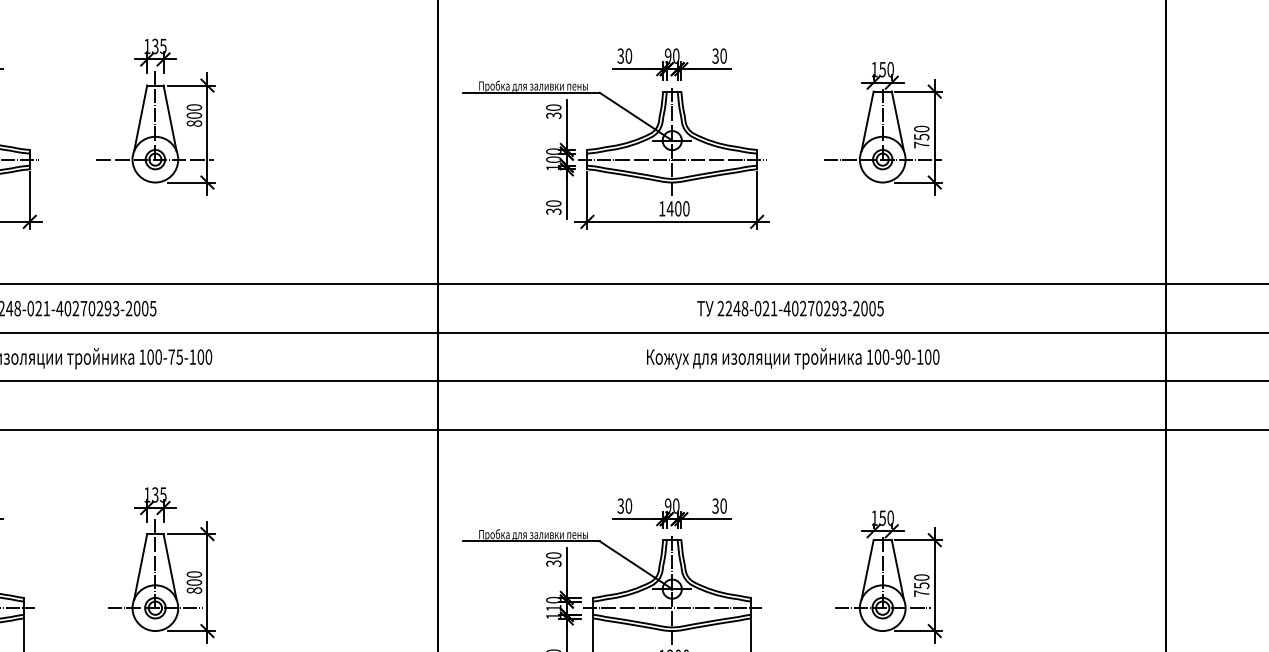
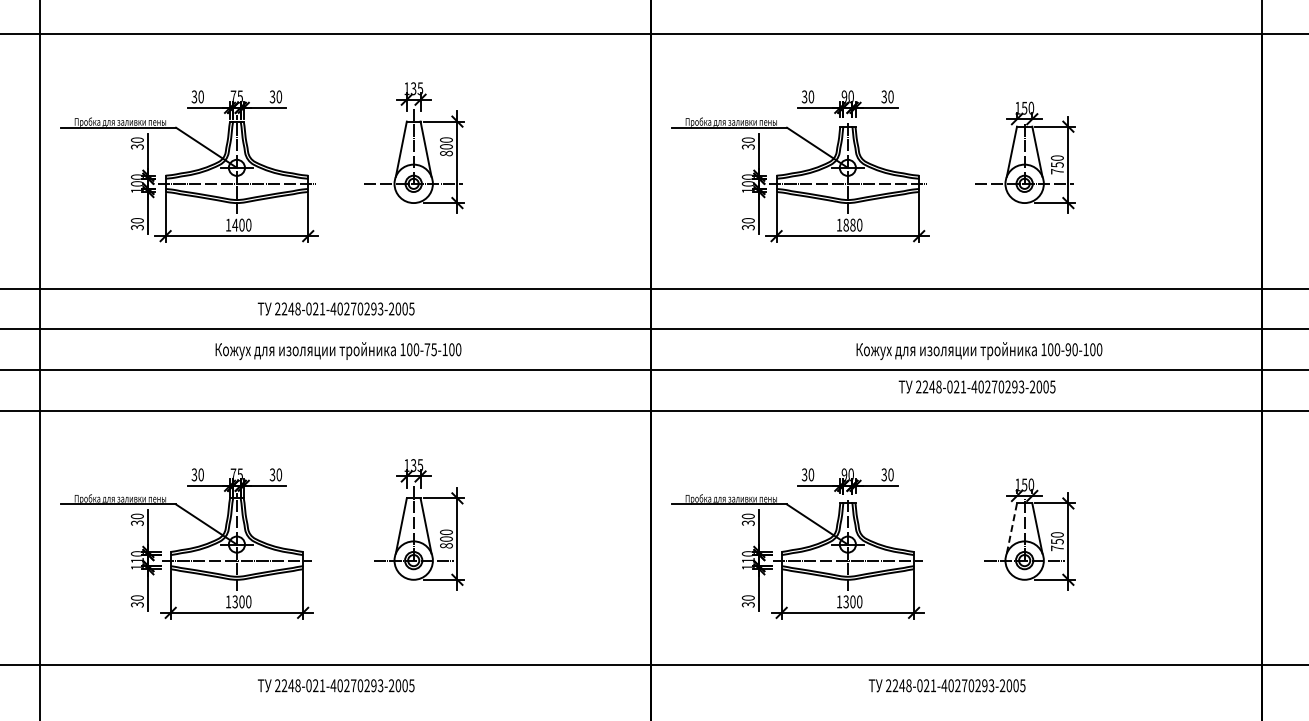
text: (674, 208) -> (849, 224), 1400 -> 1880
text: (789, 308) -> (976, 386), moved
text: (793, 358) -> (979, 350), moved
line: (867, 569) -> (1011, 528), solid -> dashed

